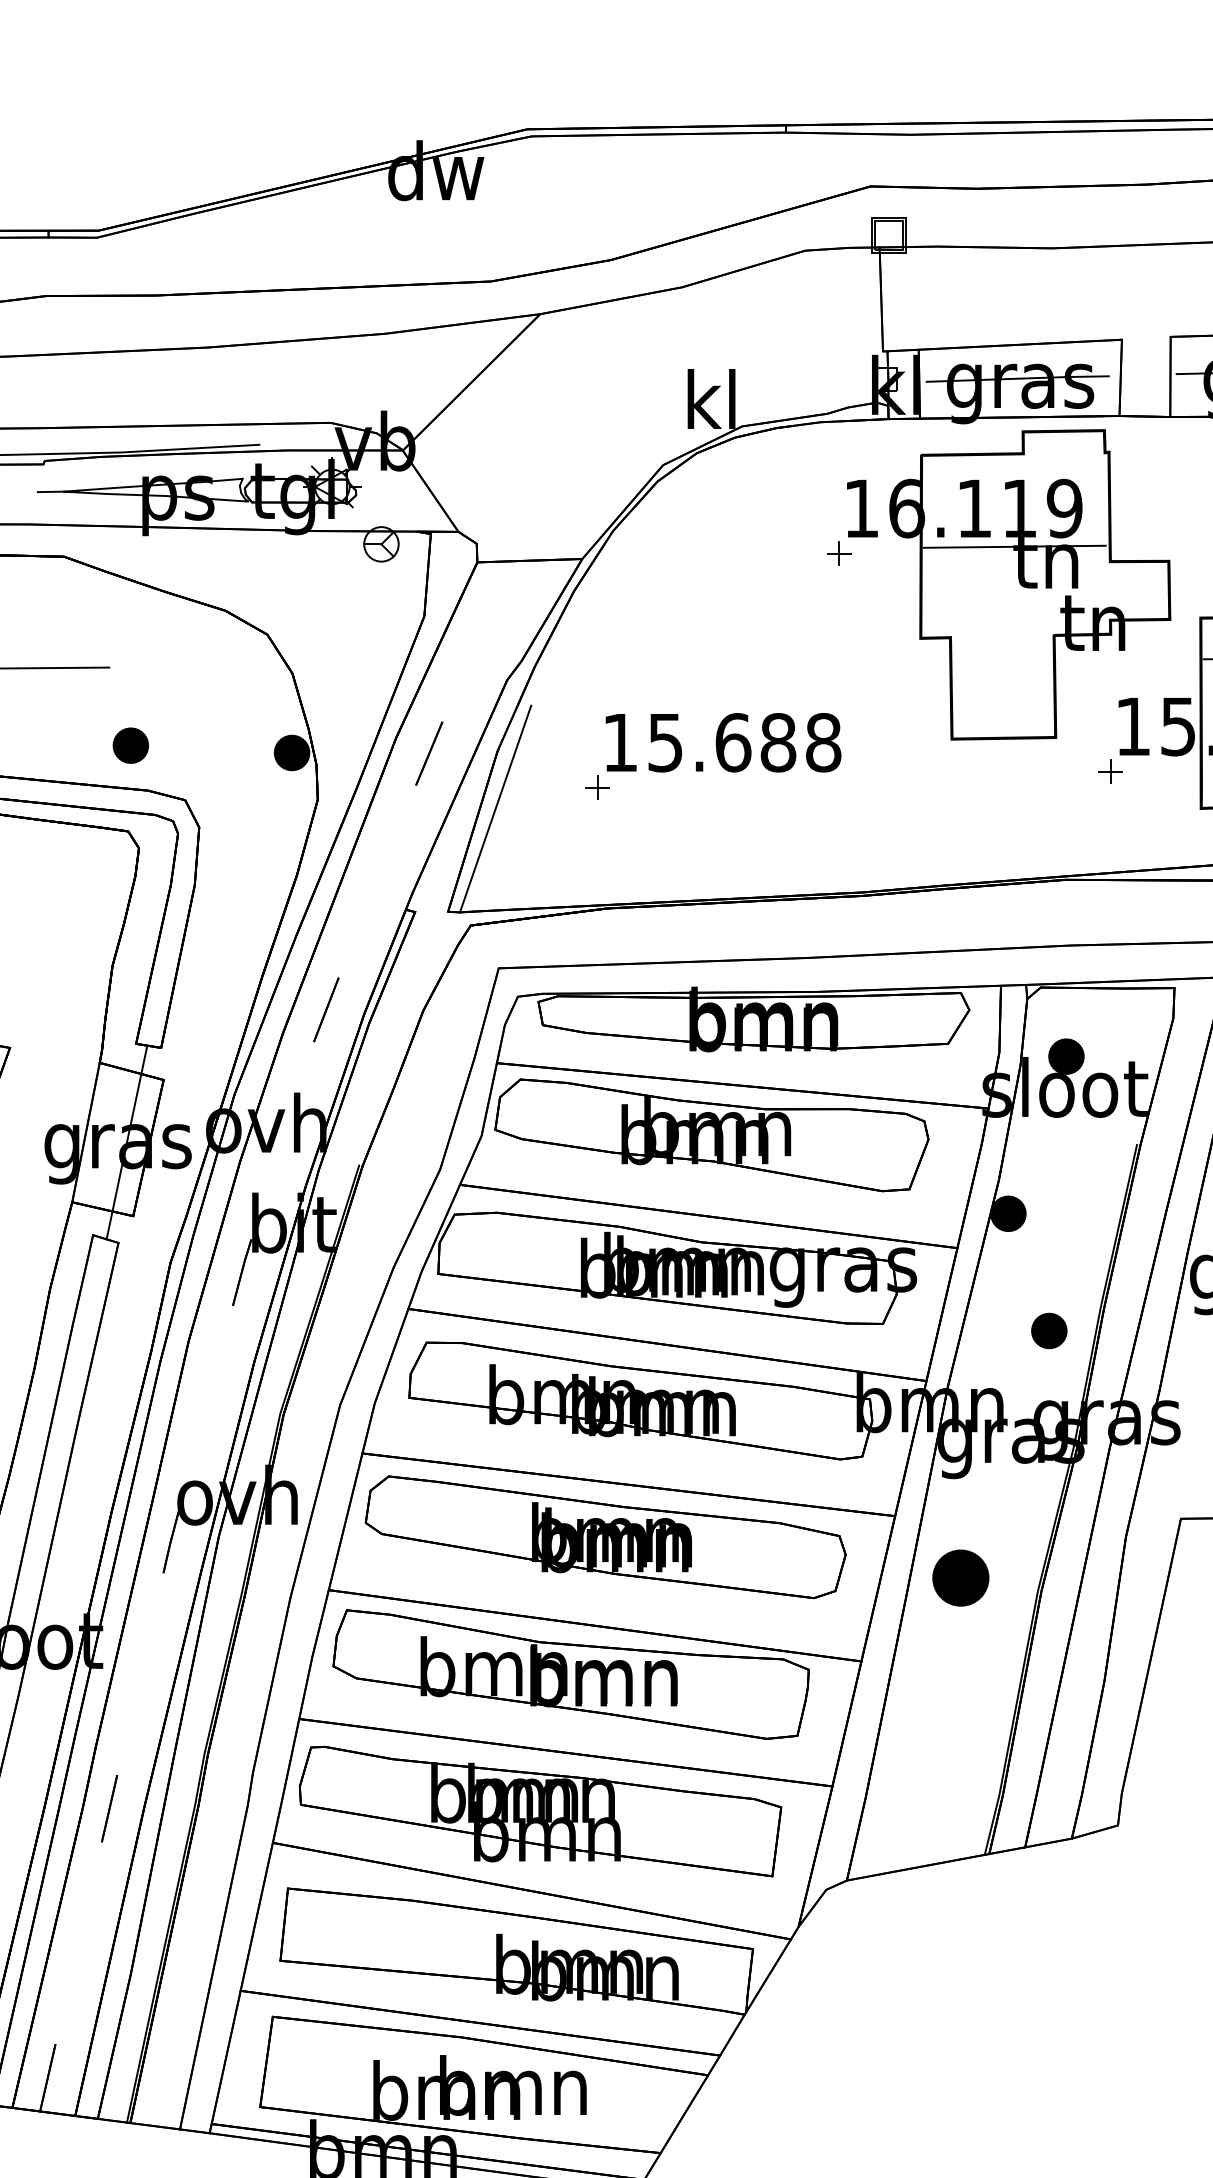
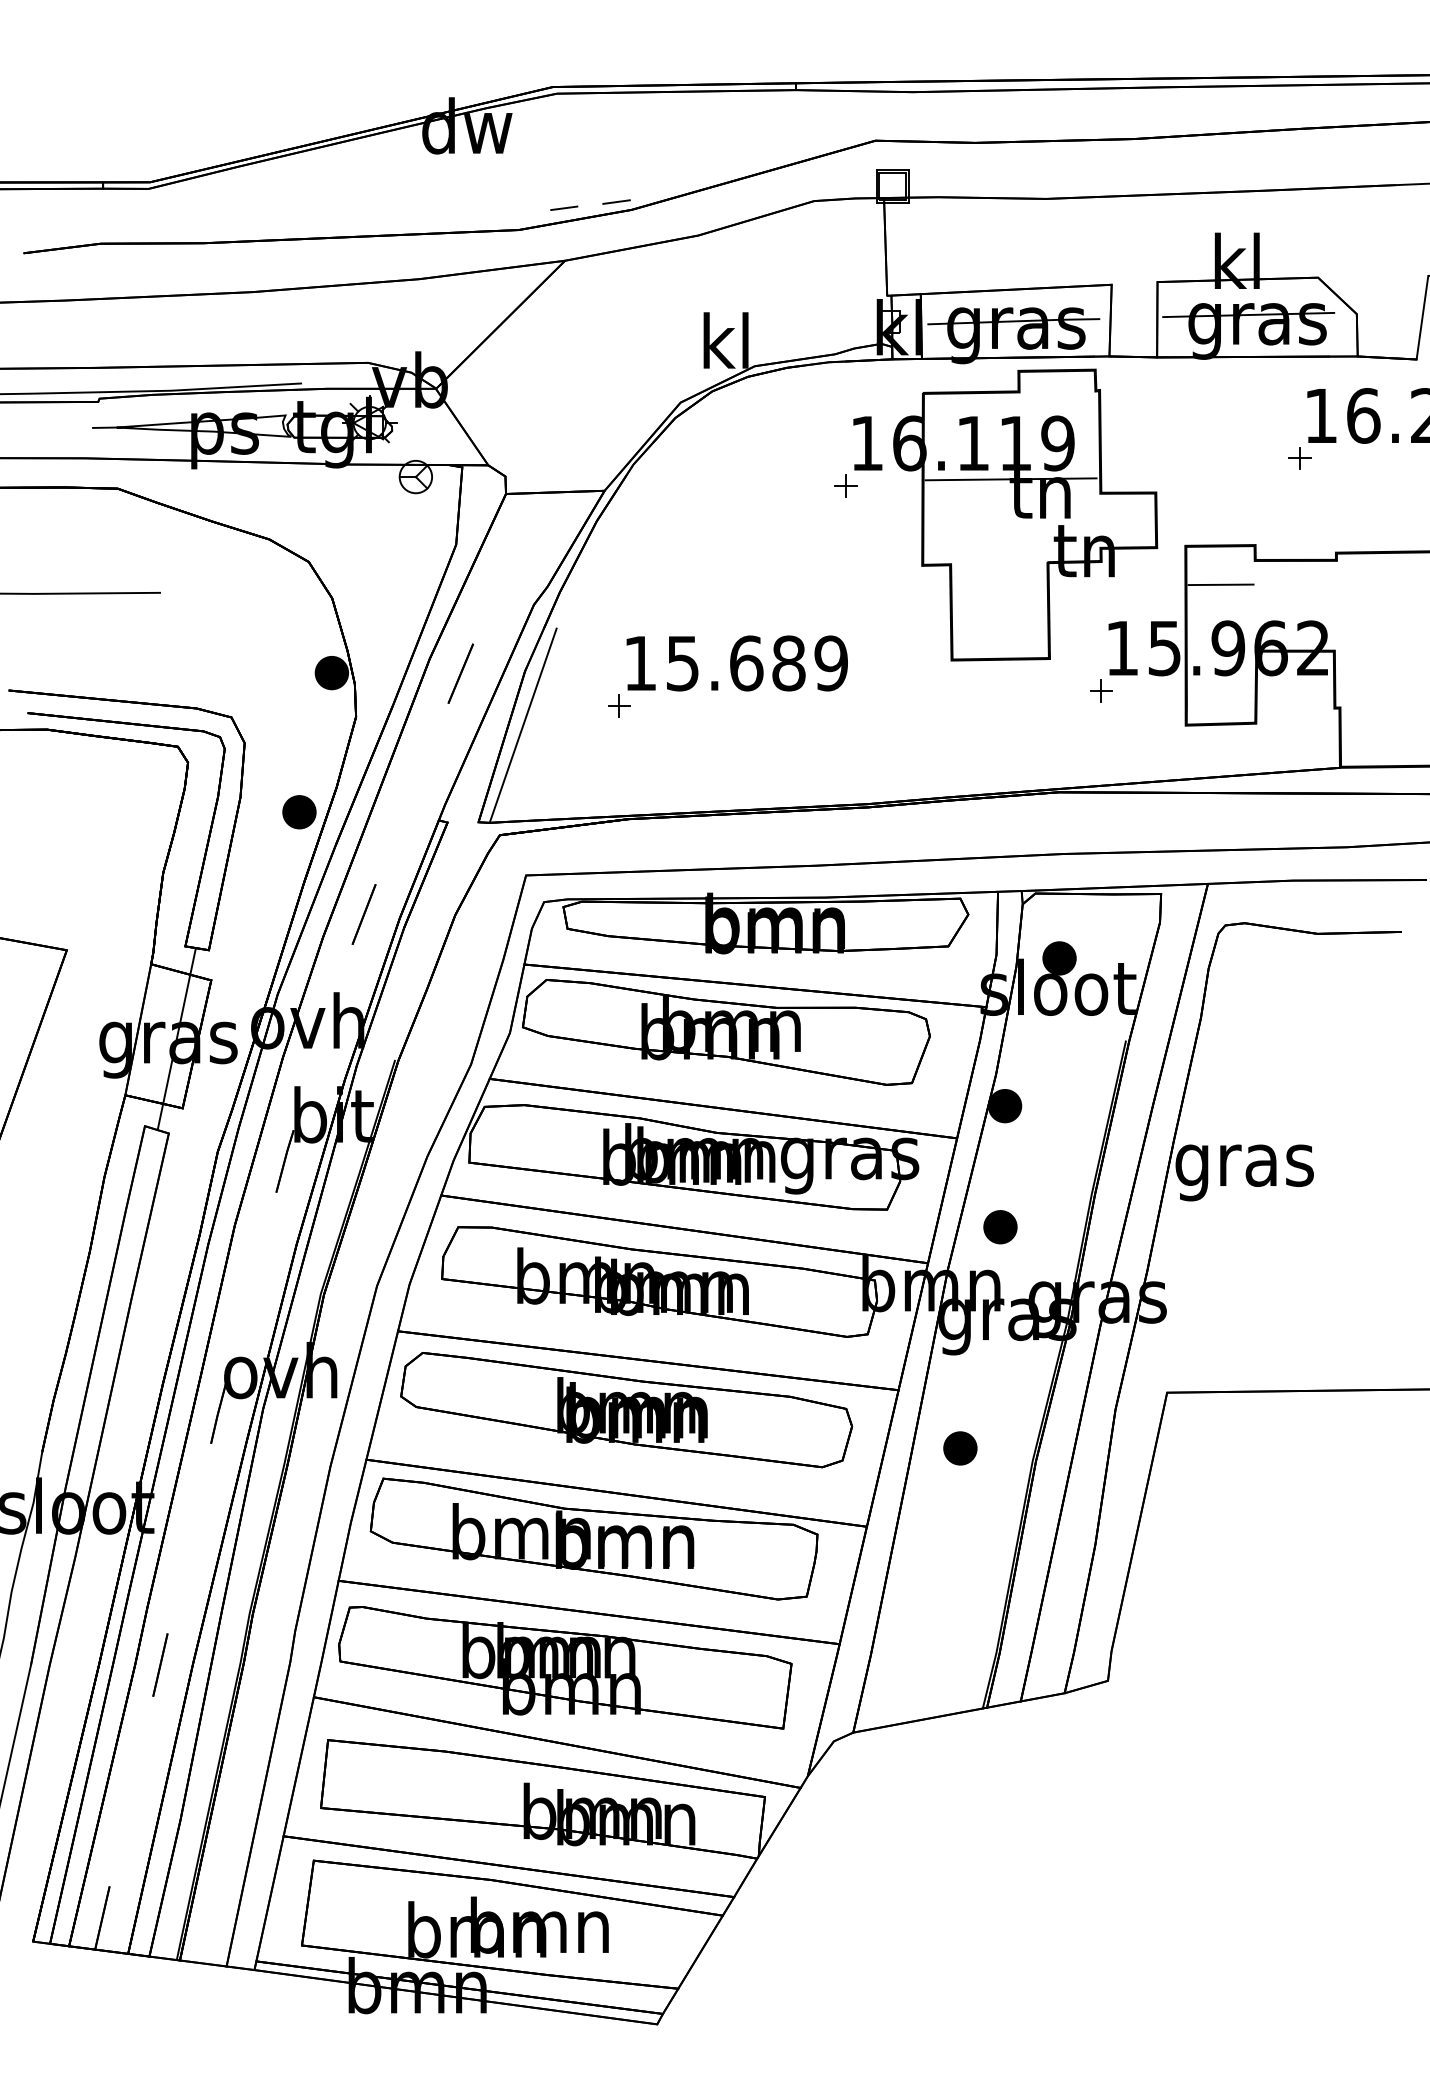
line: (594, 251) -> (616, 201), added
line: (539, 258) -> (564, 208), added
text: (823, 742) -> (831, 663), 15.688 -> 15.689
part: (130, 745) -> (299, 812), moved
part: (1049, 1331) -> (1000, 1227), moved
part: (961, 1578) -> (960, 1448), size x0.62

